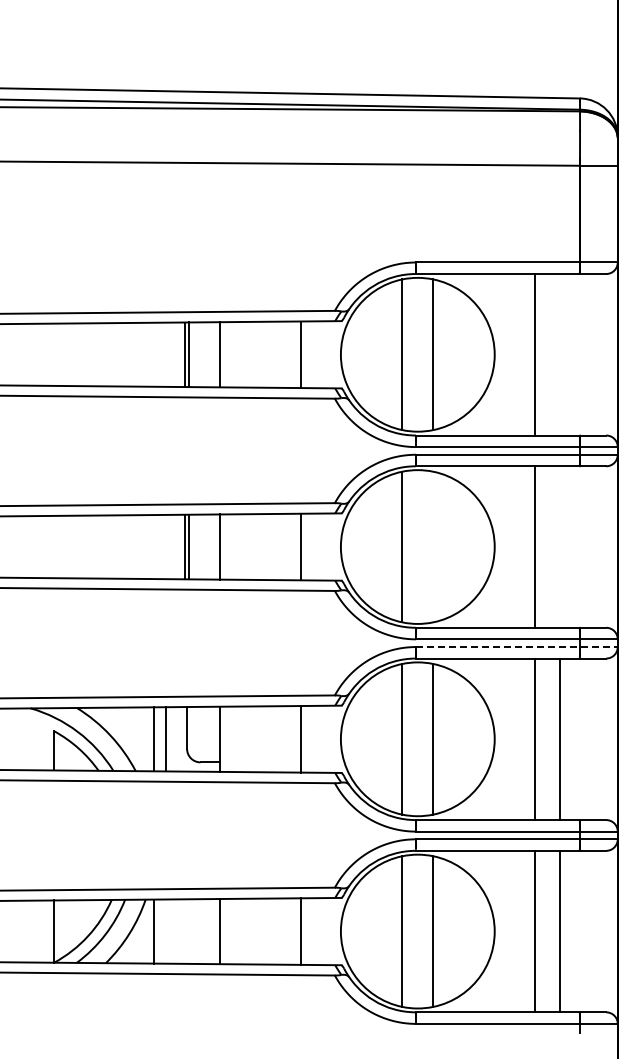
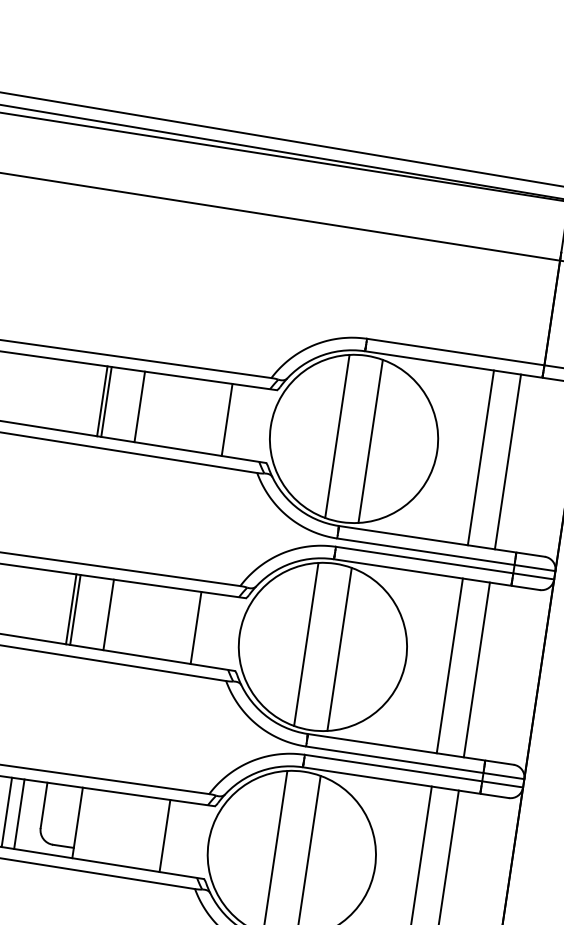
line: (560, 354) -> (508, 461), added
line: (433, 546) -> (340, 648), added
line: (560, 546) -> (477, 669), added
line: (516, 647) -> (413, 771), dashed -> solid

